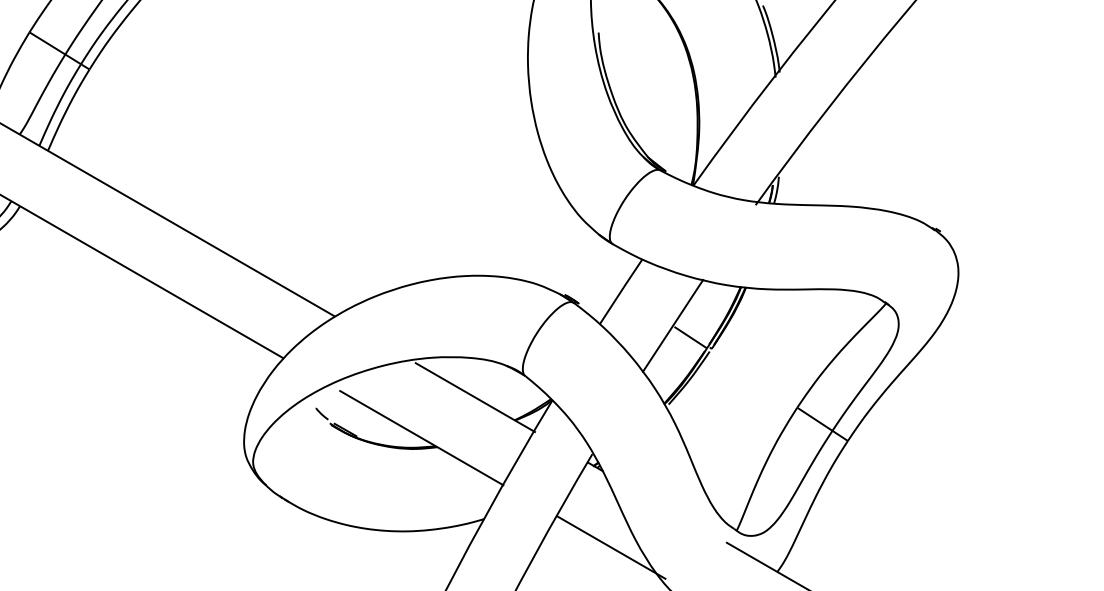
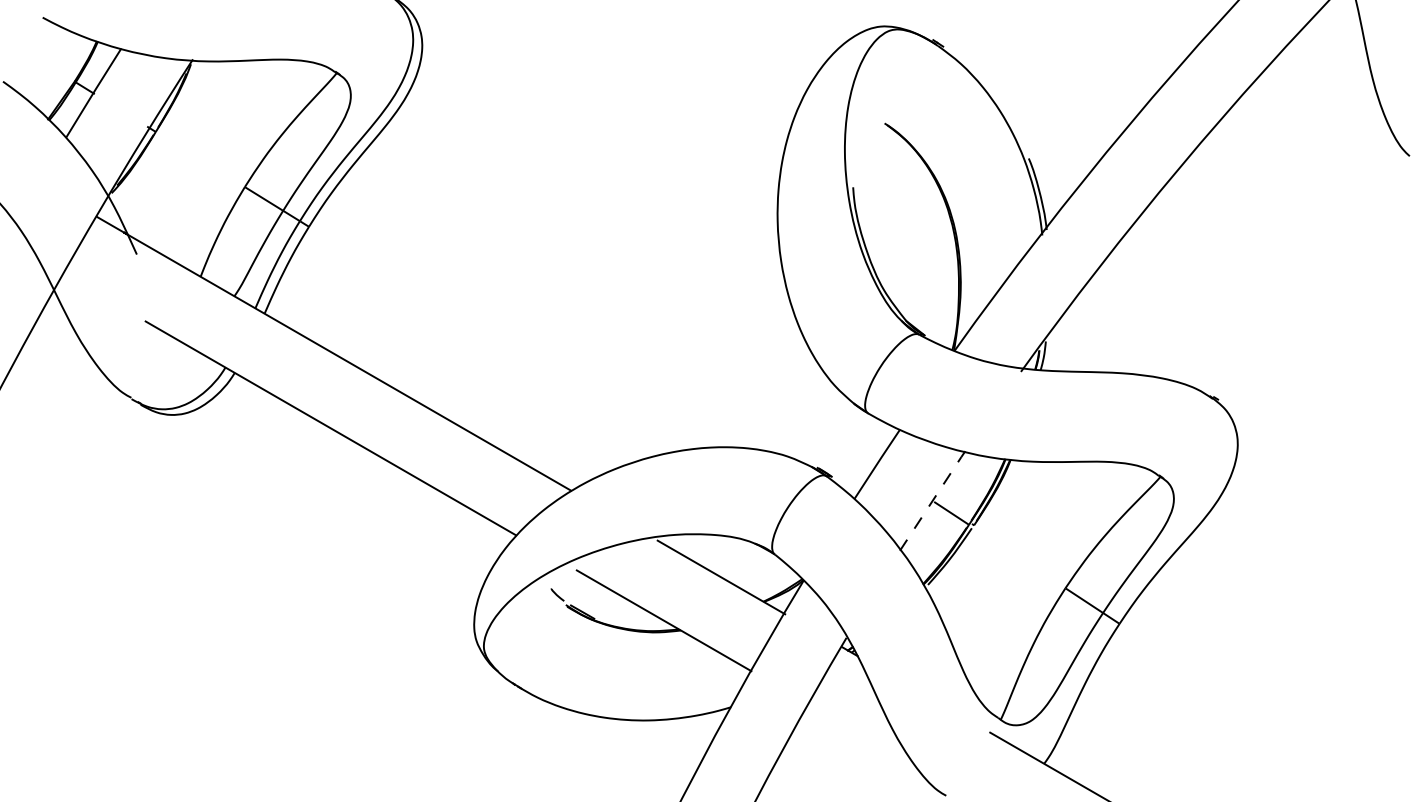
line: (673, 325) -> (933, 500), solid -> dashed
line: (611, 547) -> (866, 737), removed

